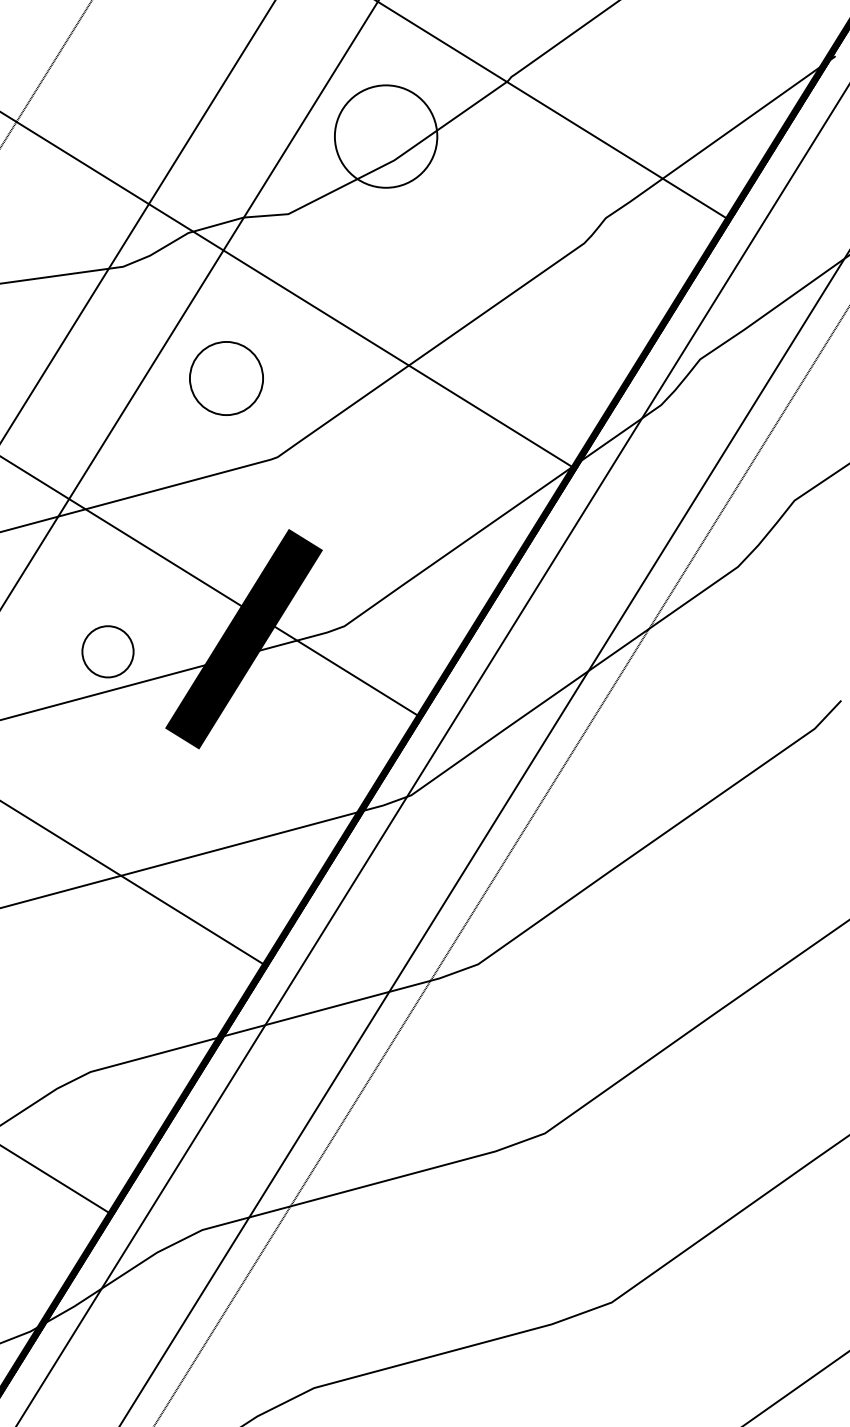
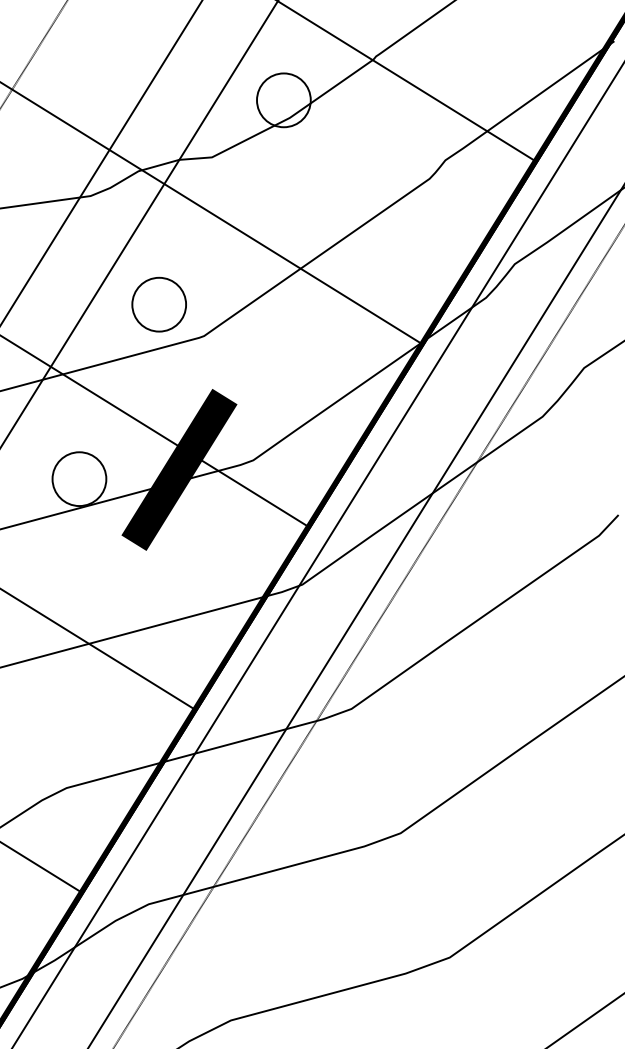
circle: (385, 136) -> (283, 100), size x0.71
circle: (226, 378) -> (159, 304), moved
circle: (107, 651) -> (79, 478), size x1.43

